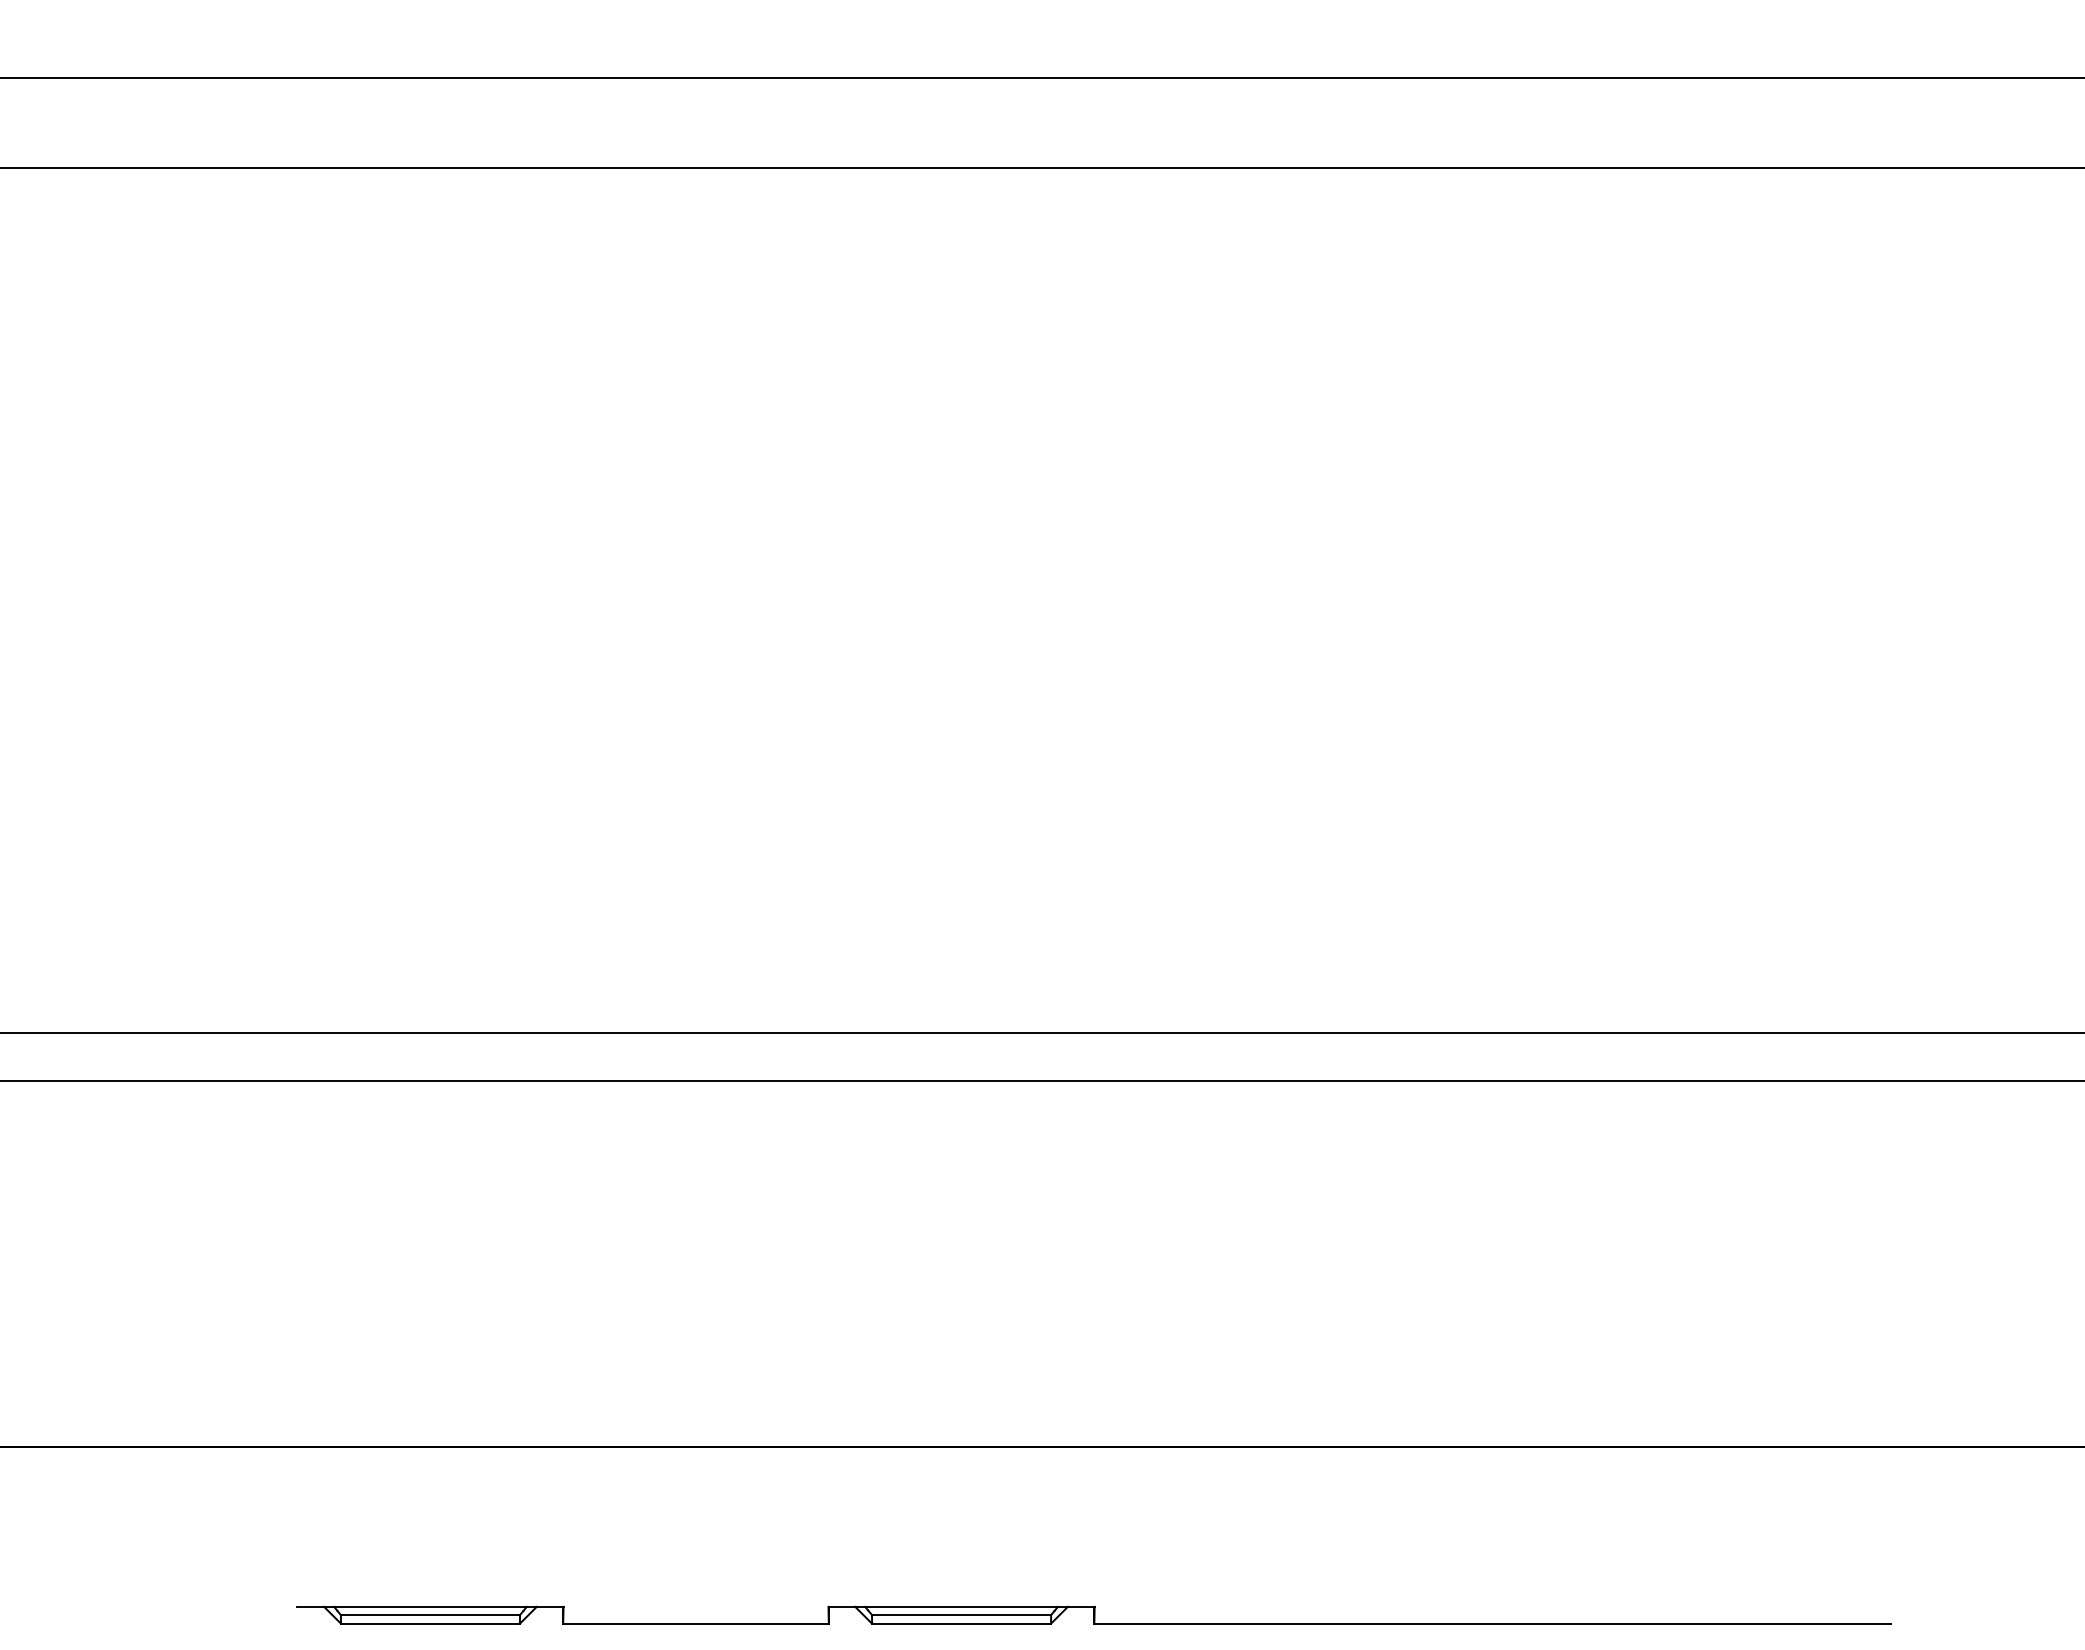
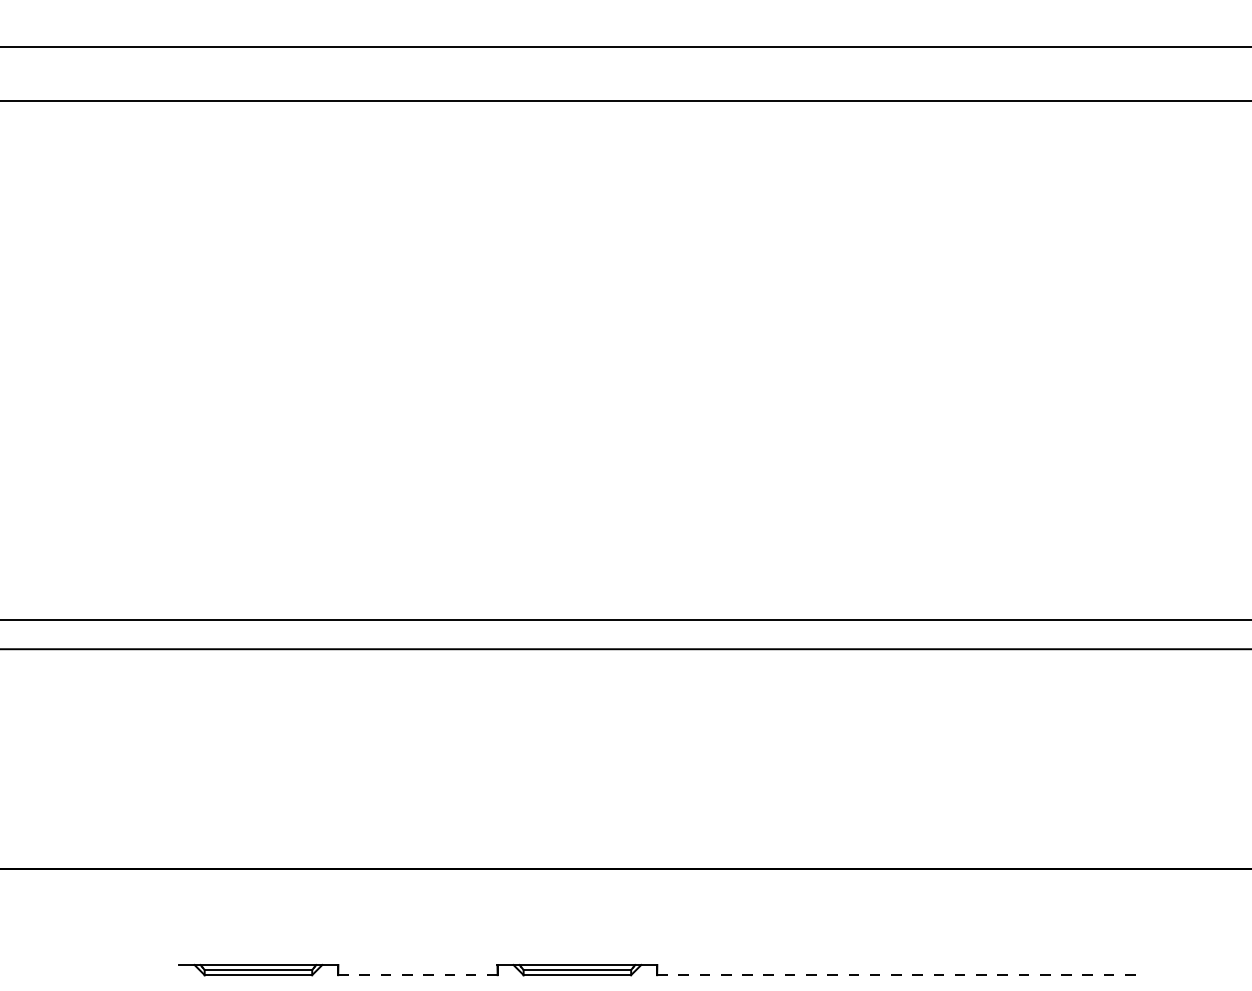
line: (695, 1624) -> (417, 975), solid -> dashed
line: (1492, 1624) -> (896, 975), solid -> dashed

